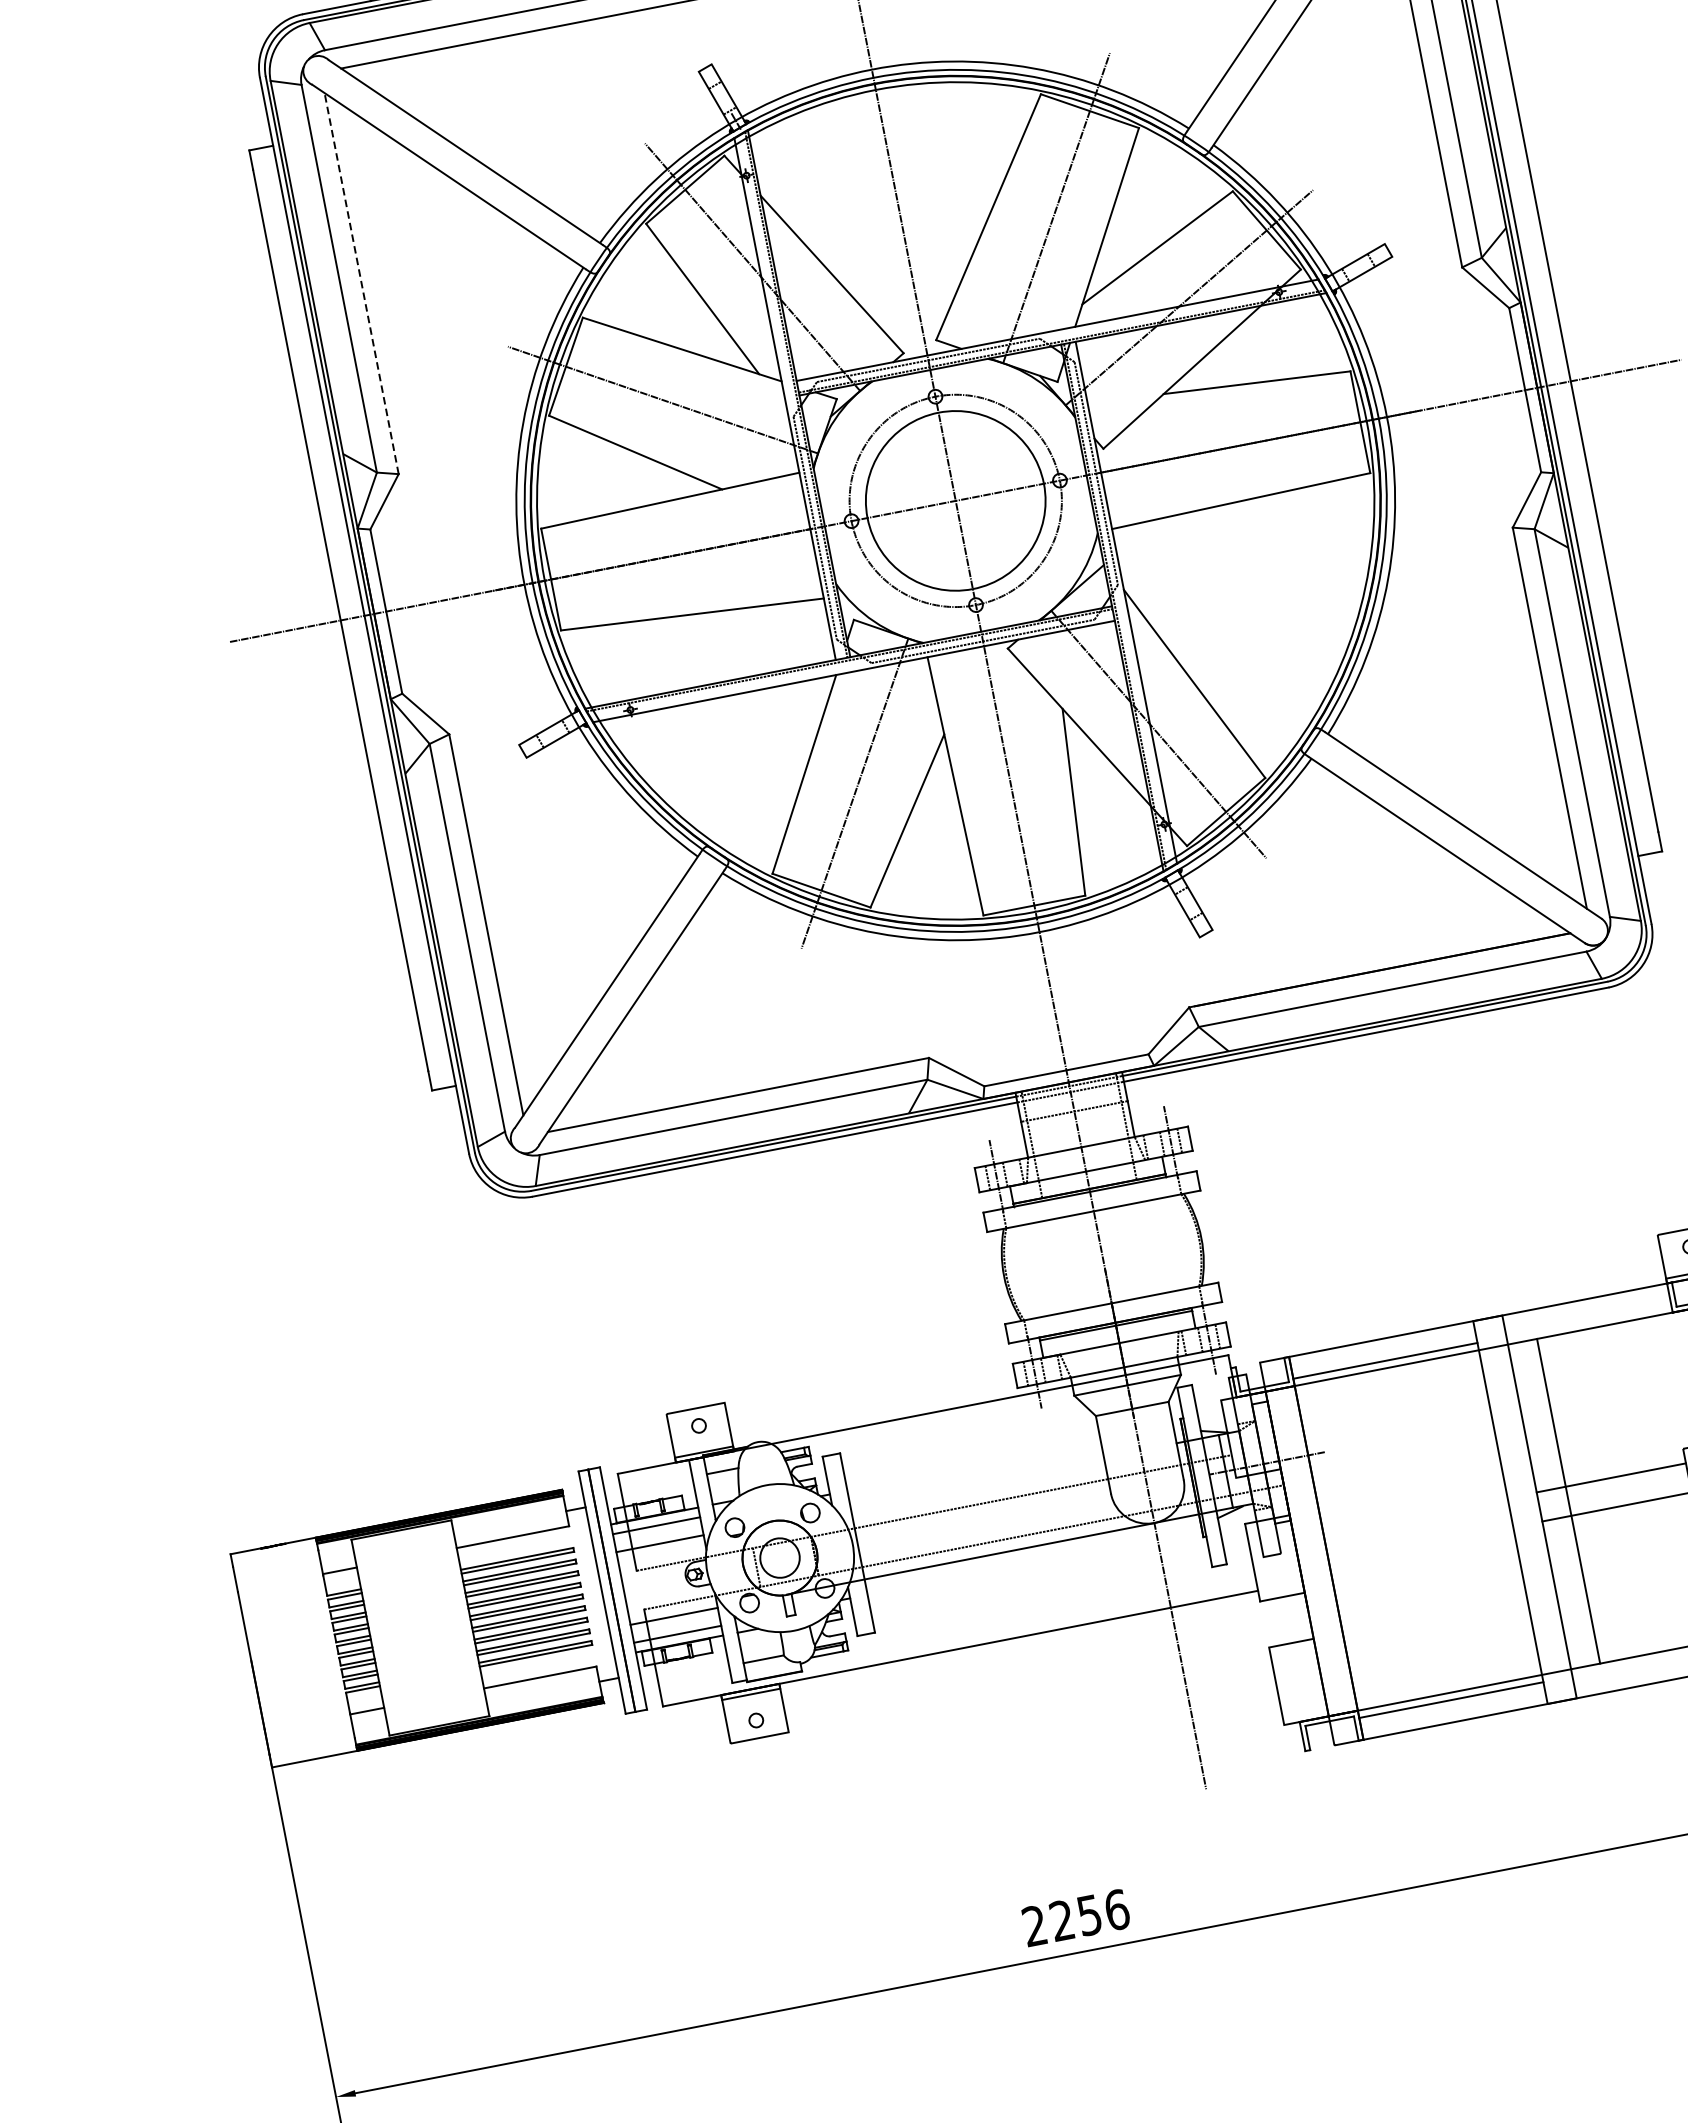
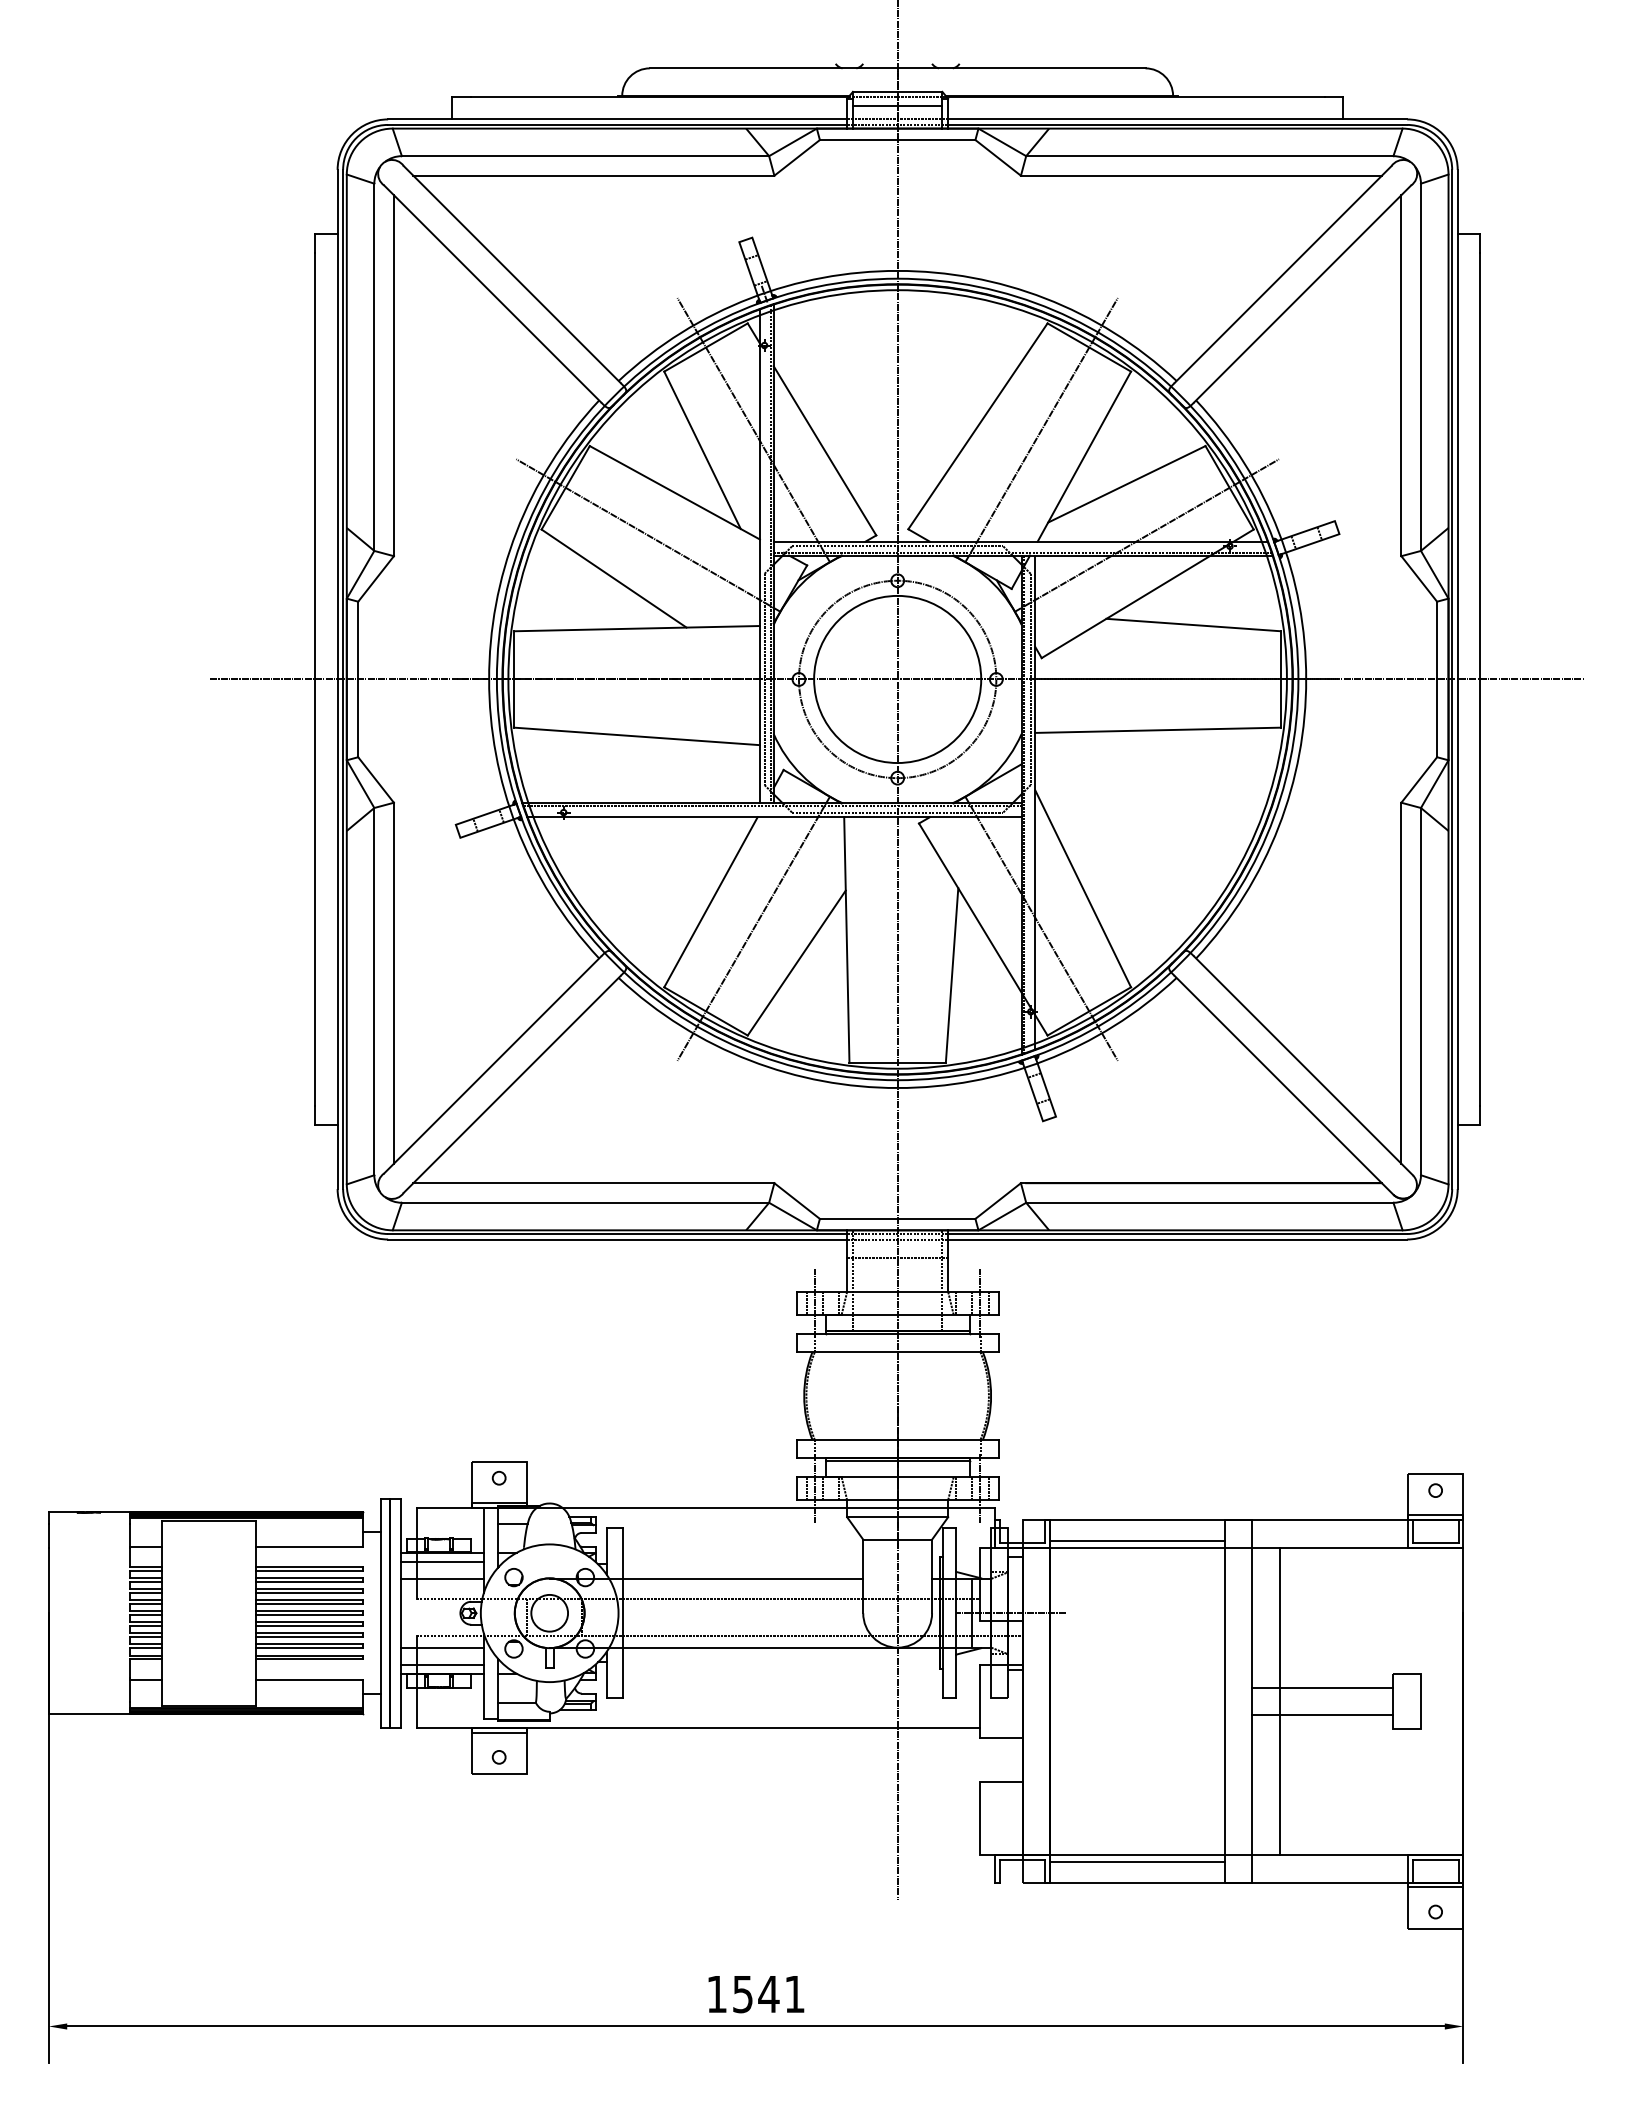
line: (361, 283) -> (393, 375), dashed -> solid
line: (938, 1489) -> (706, 1578), added
text: (1076, 1918) -> (756, 1994), 2256 -> 1541

